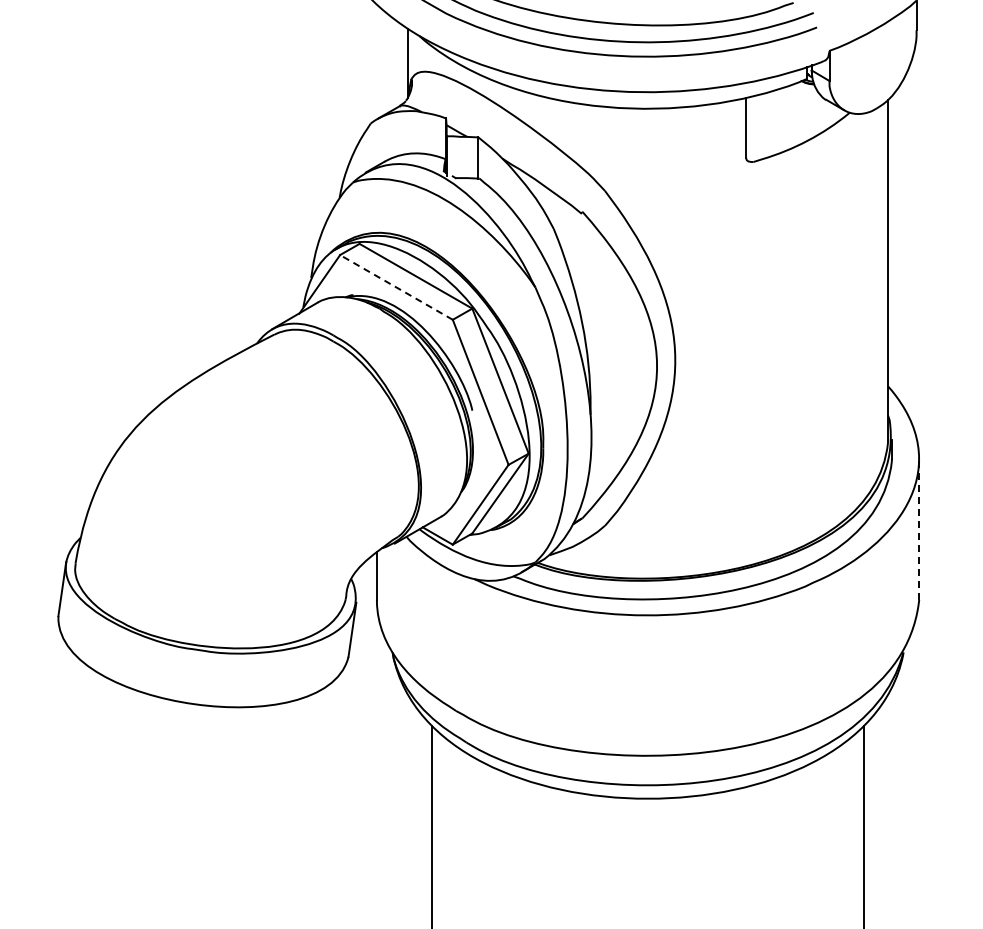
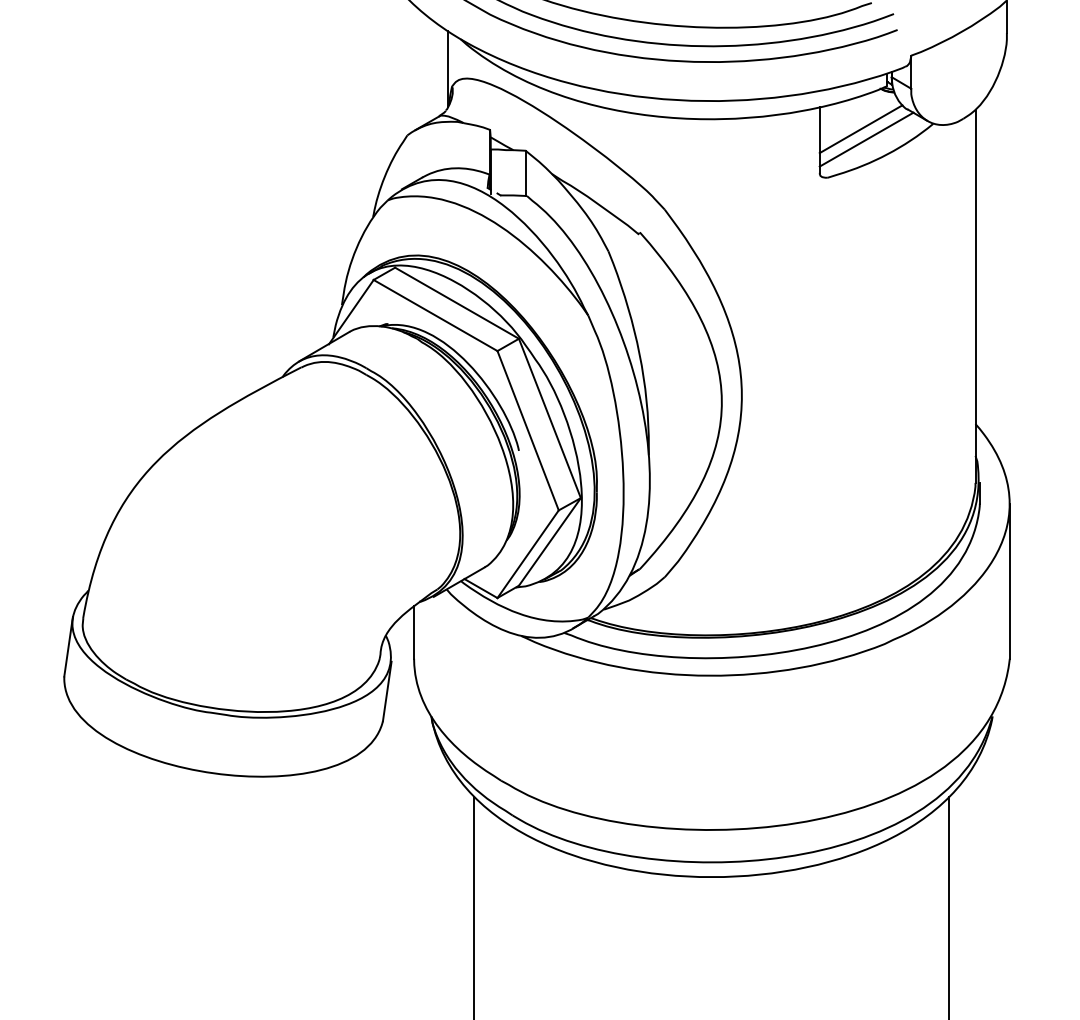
line: (783, 117) -> (860, 128), added
line: (788, 126) -> (866, 138), added
line: (396, 287) -> (435, 315), dashed -> solid
line: (919, 529) -> (1010, 581), dashed -> solid

